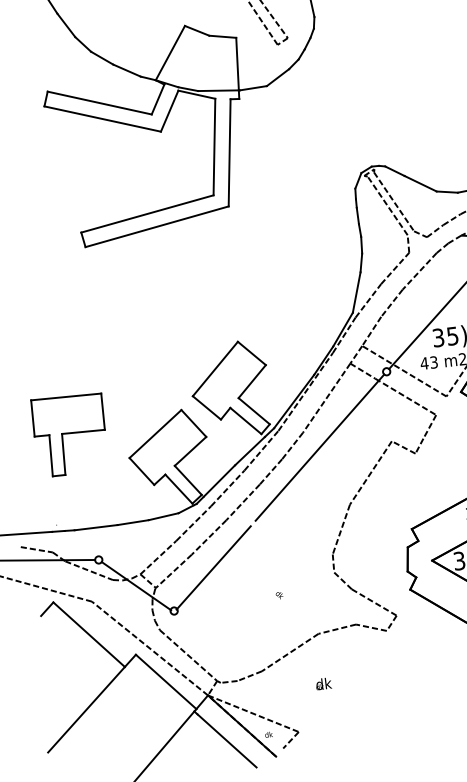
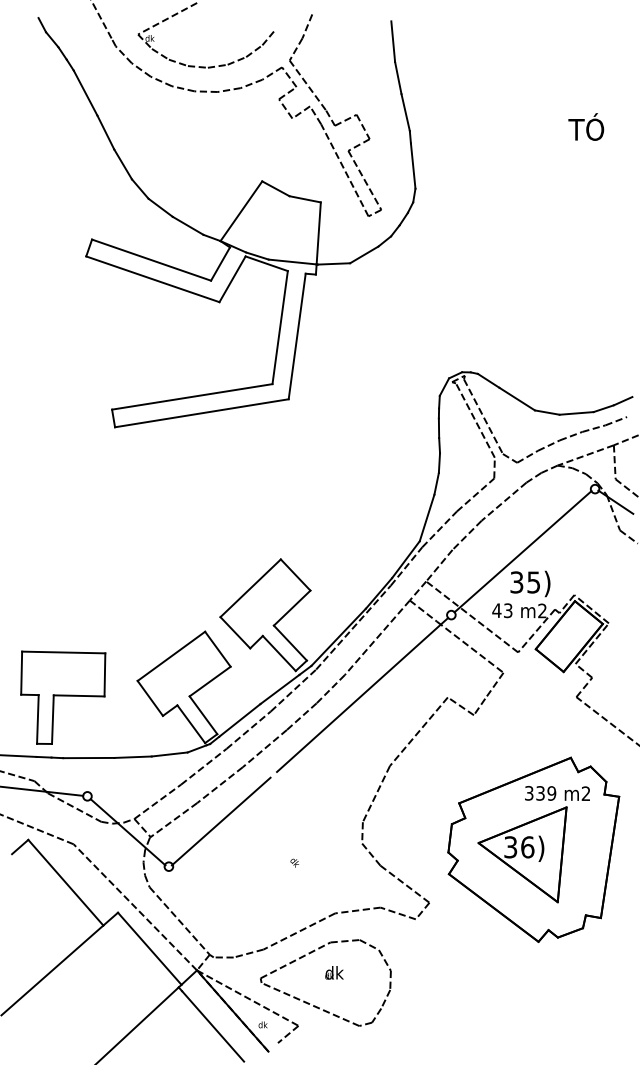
part: (70, 434) -> (63, 697), moved
part: (311, 713) -> (315, 1005), added

